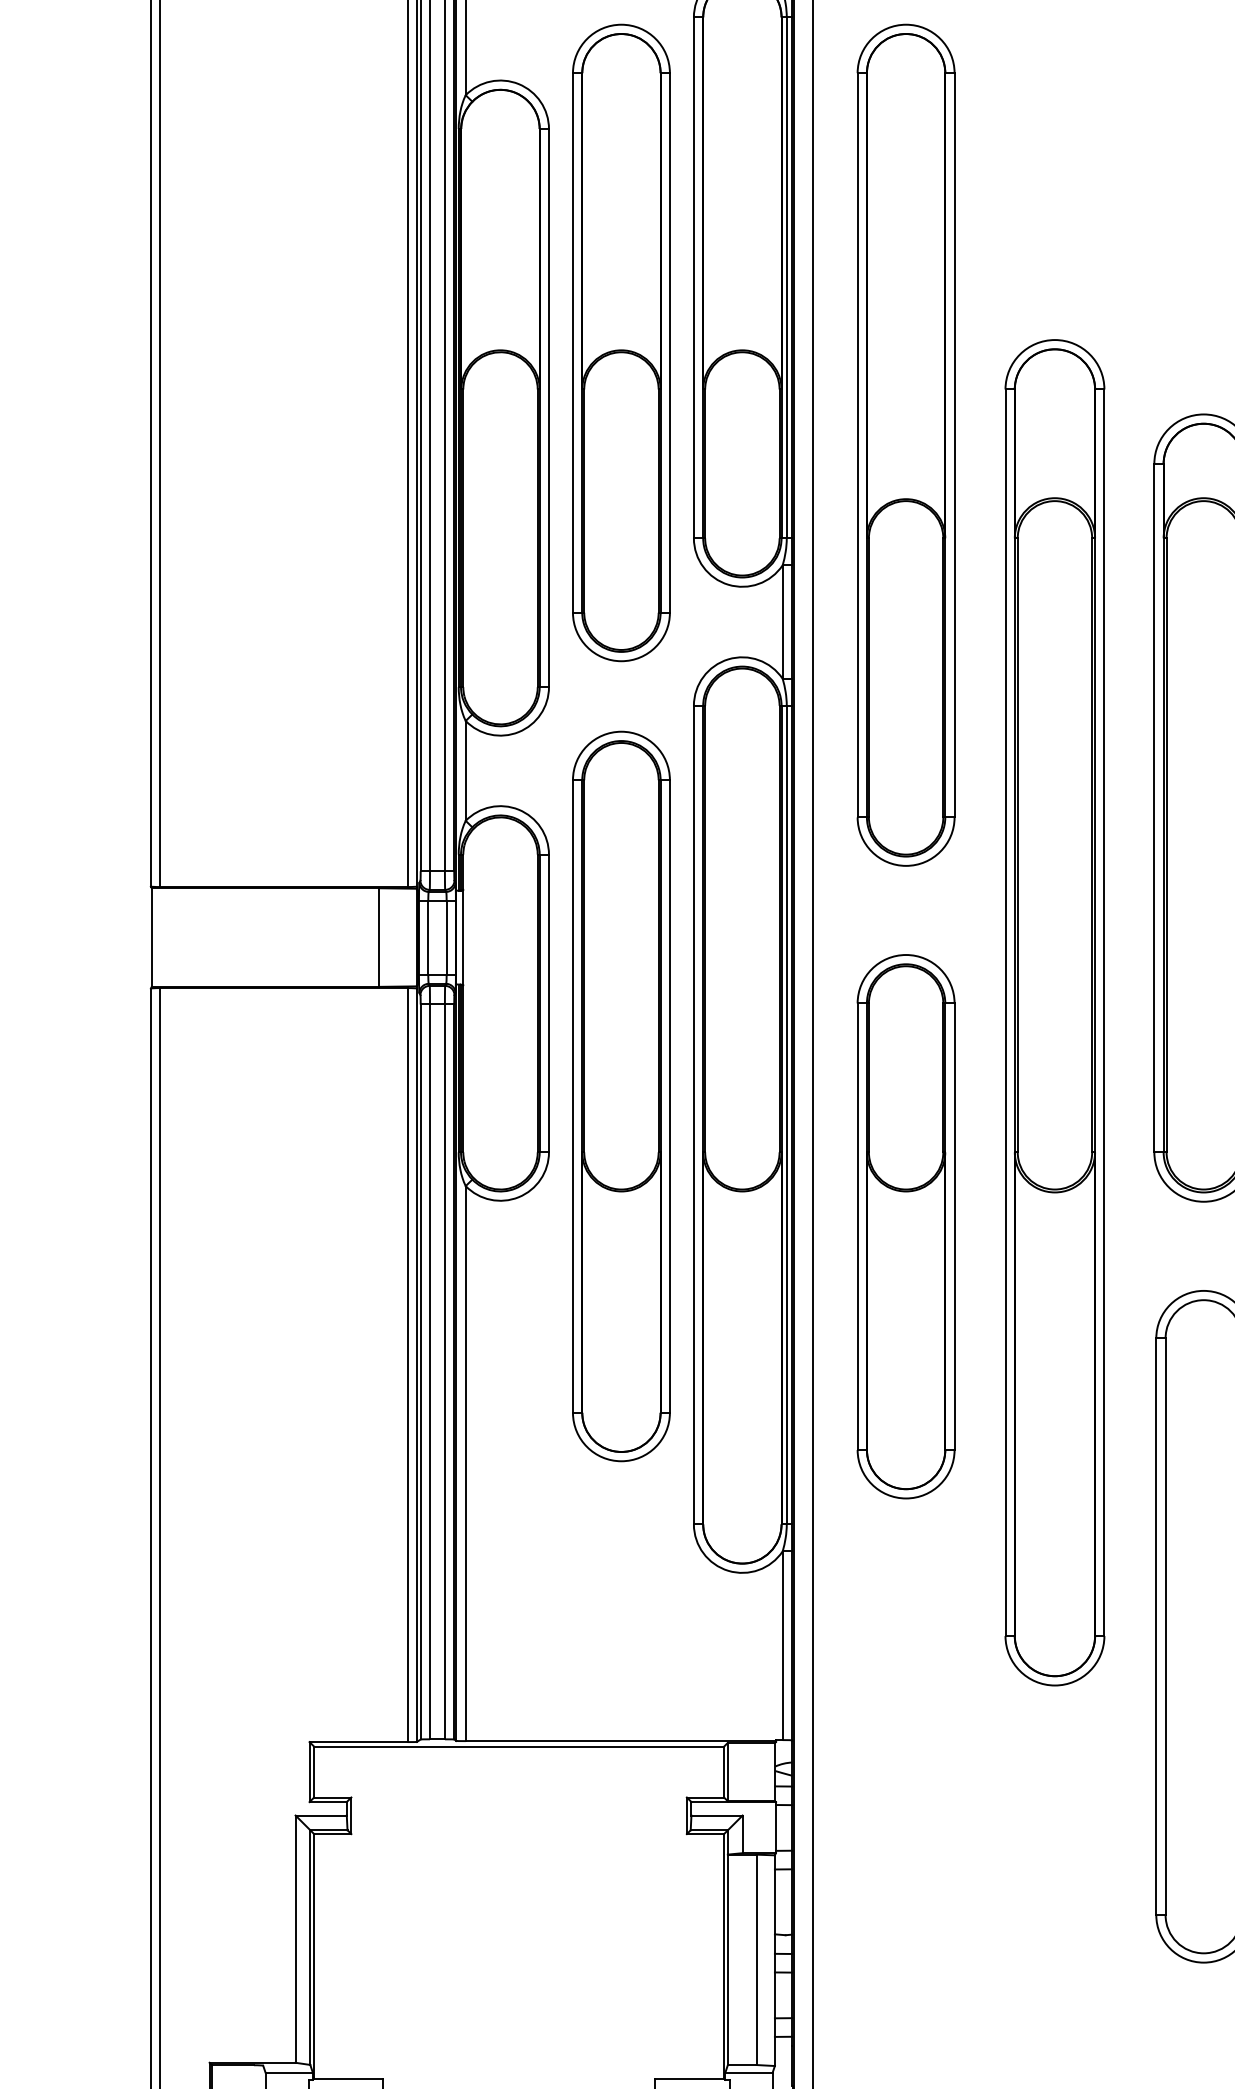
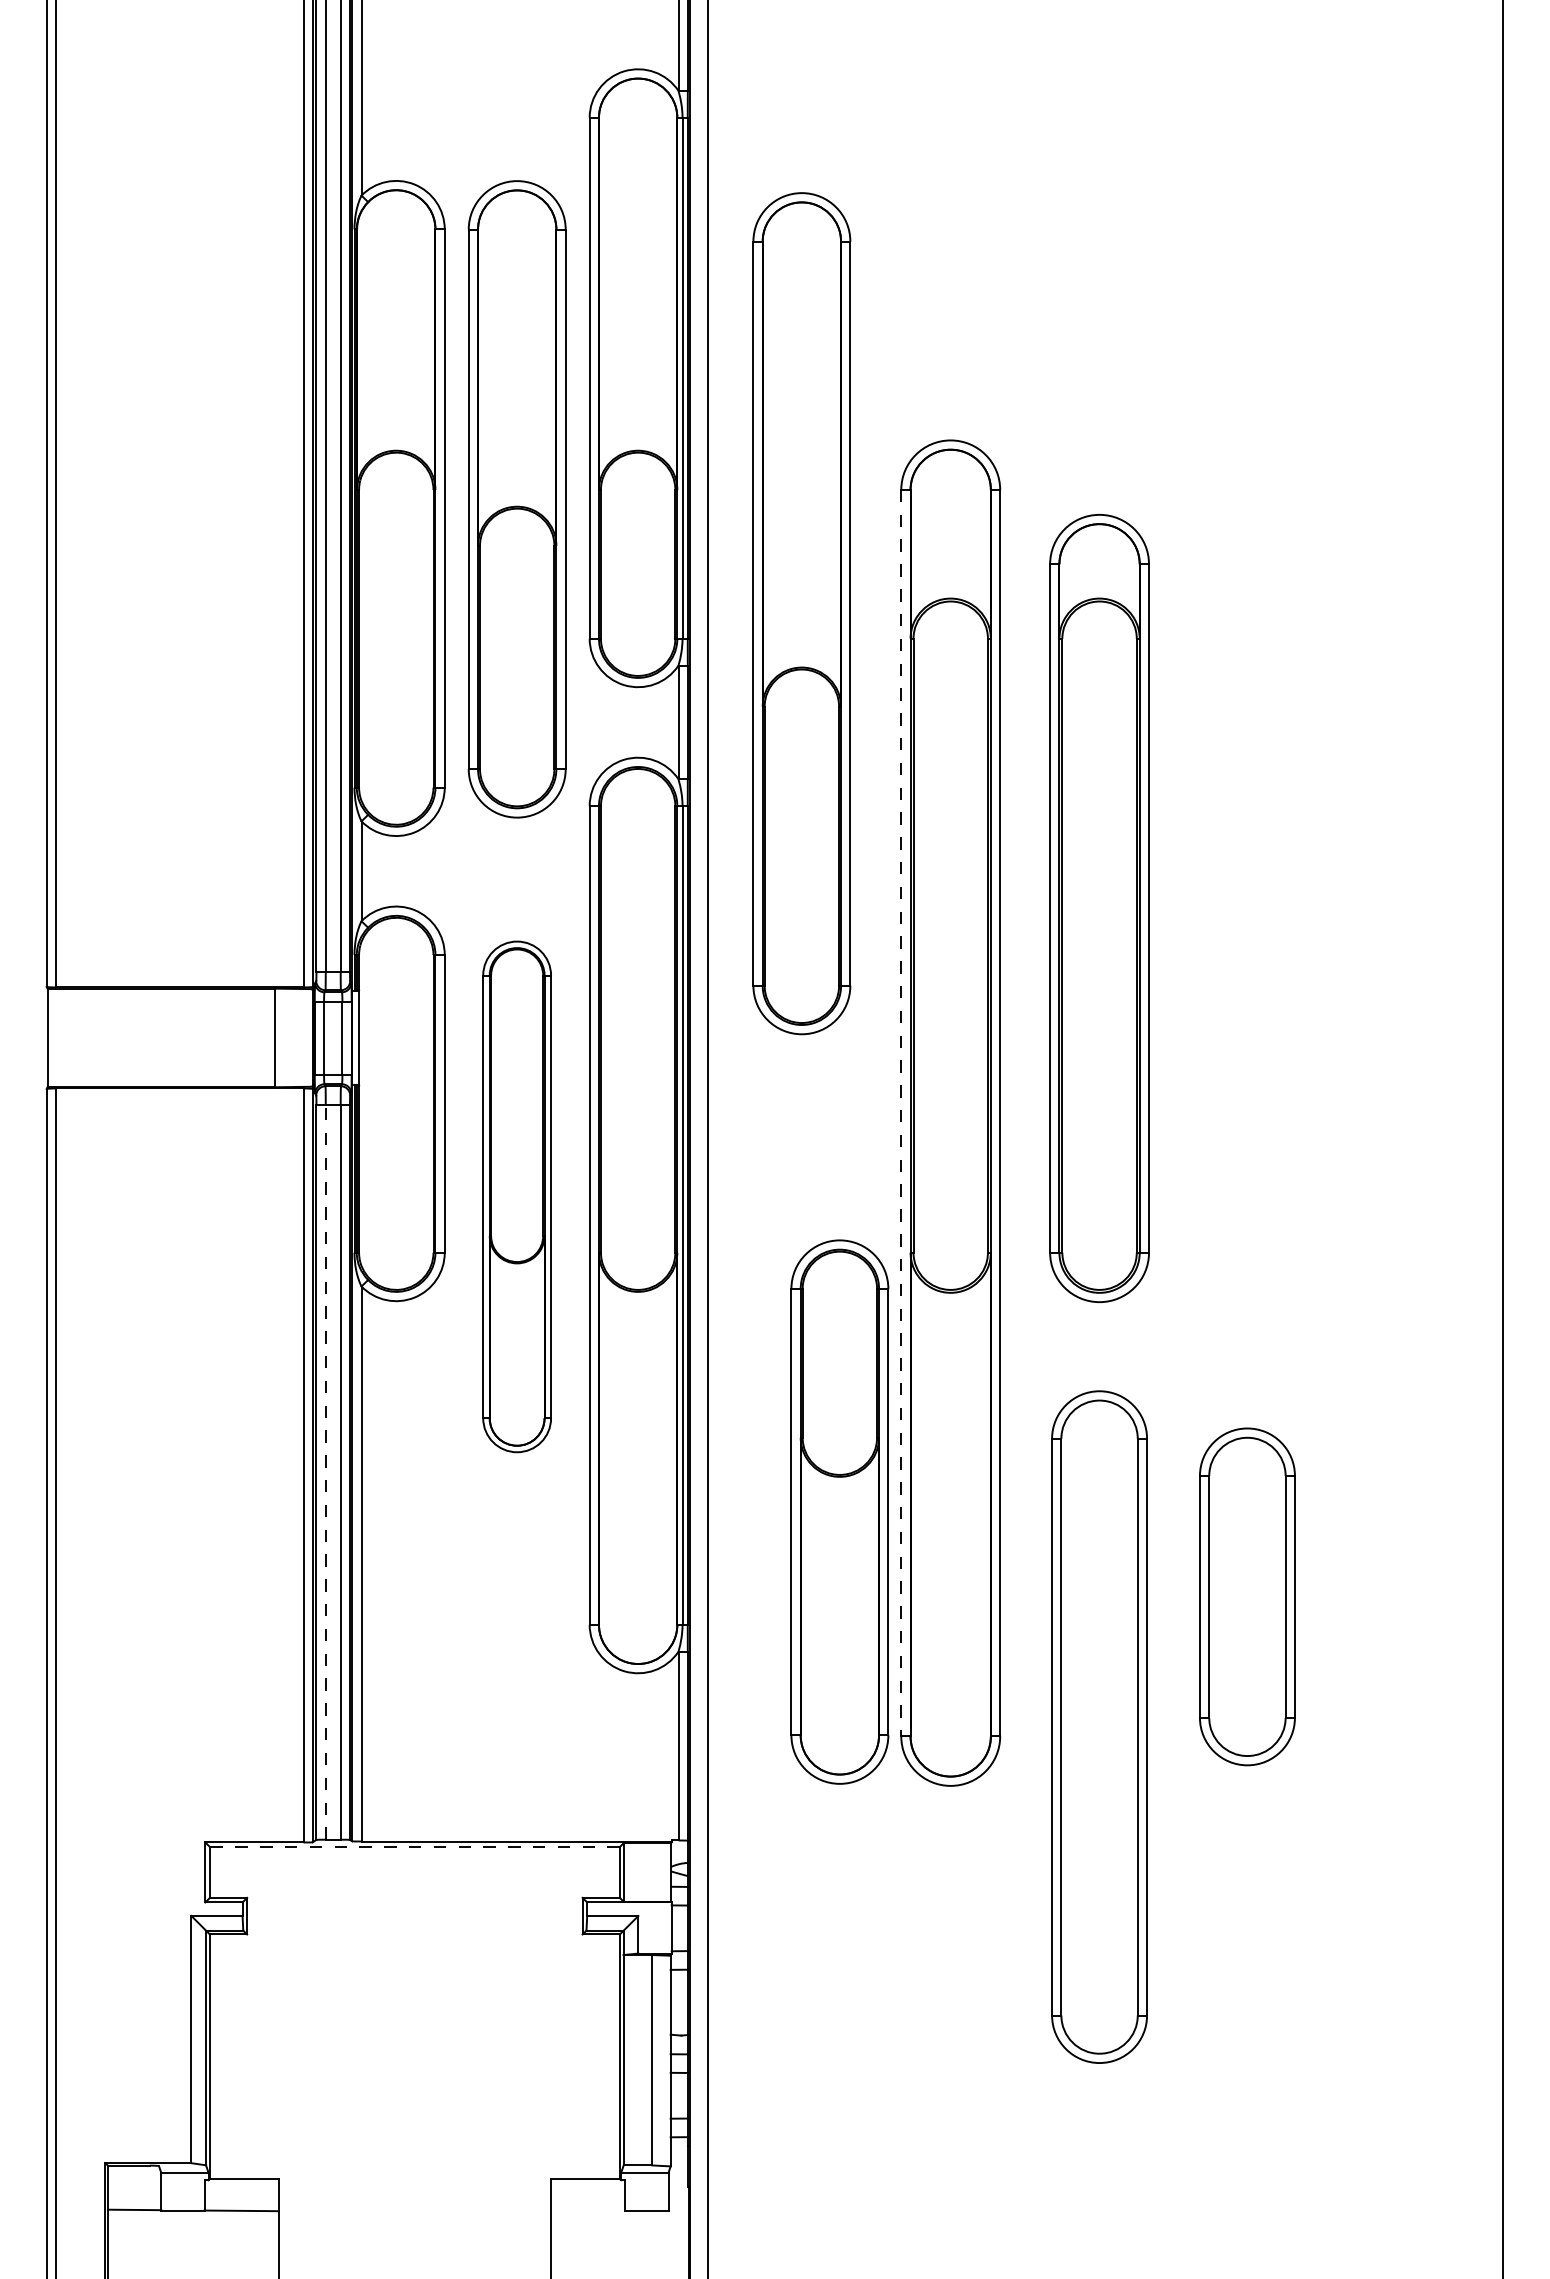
part: (620, 343) -> (516, 499), moved
part: (905, 445) -> (801, 613), moved
line: (1005, 1013) -> (901, 1113), solid -> dashed
part: (620, 1096) -> (516, 1196), size x0.7
part: (905, 1226) -> (839, 1511), moved
line: (429, 1371) -> (325, 1471), solid -> dashed
line: (518, 1747) -> (414, 1847), solid -> dashed

